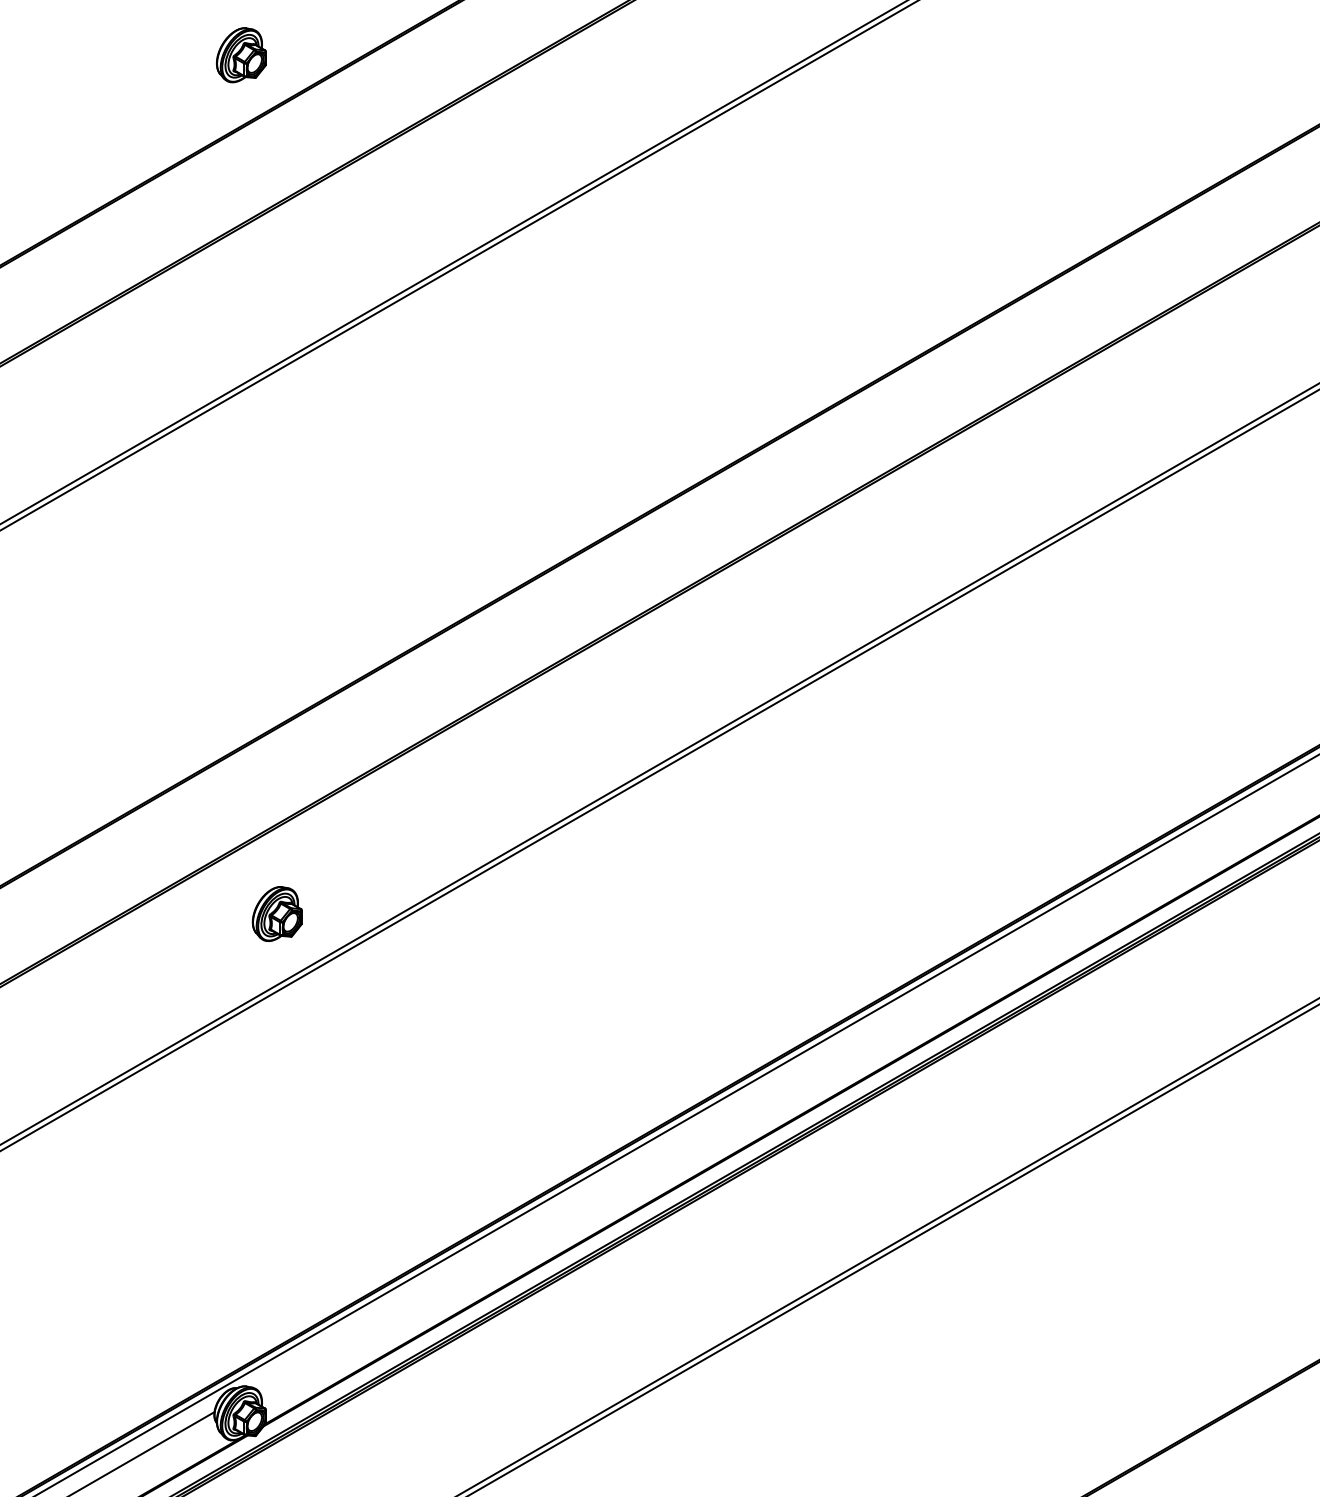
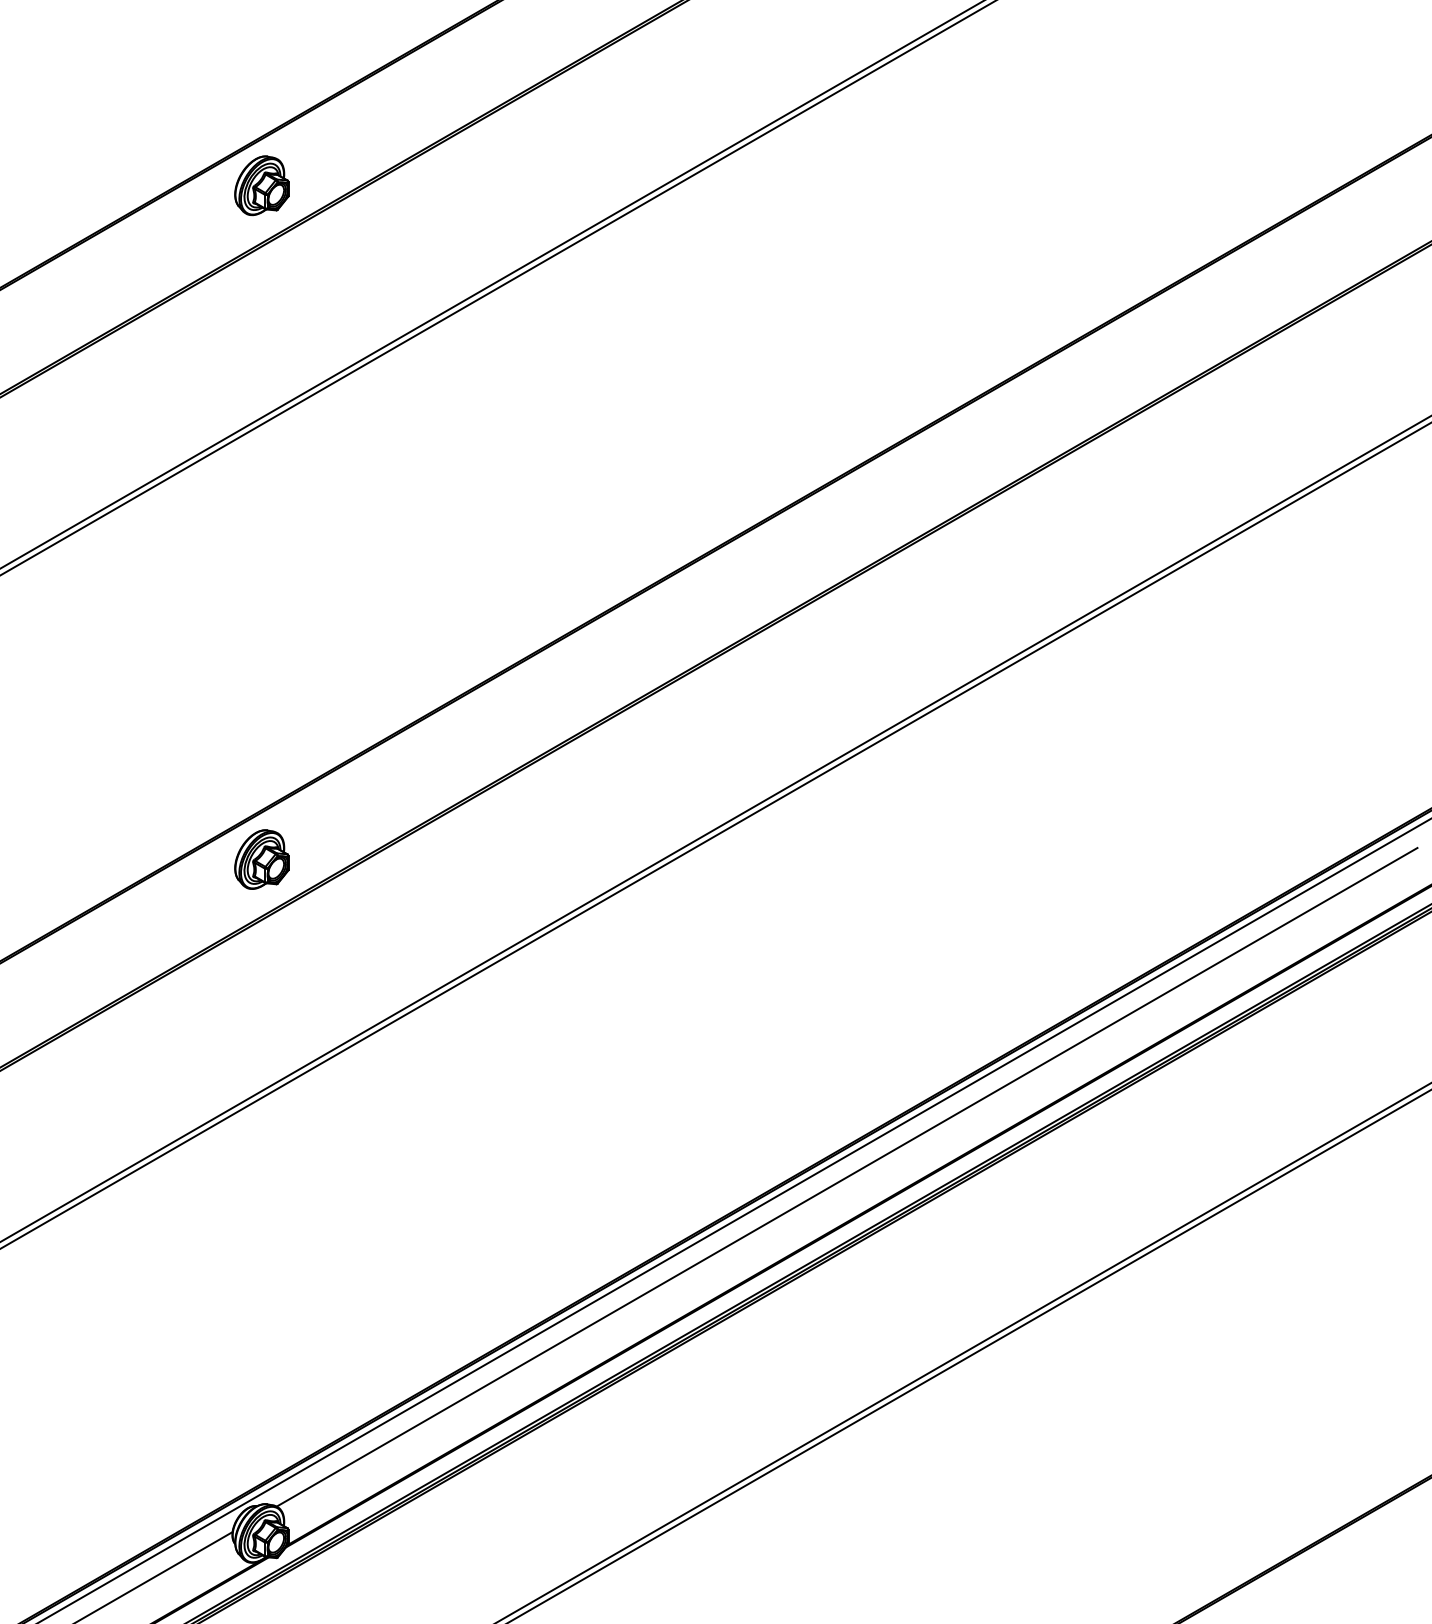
part: (241, 54) -> (261, 185), moved
part: (277, 913) -> (261, 859), moved
line: (780, 1084) -> (846, 1176), added

